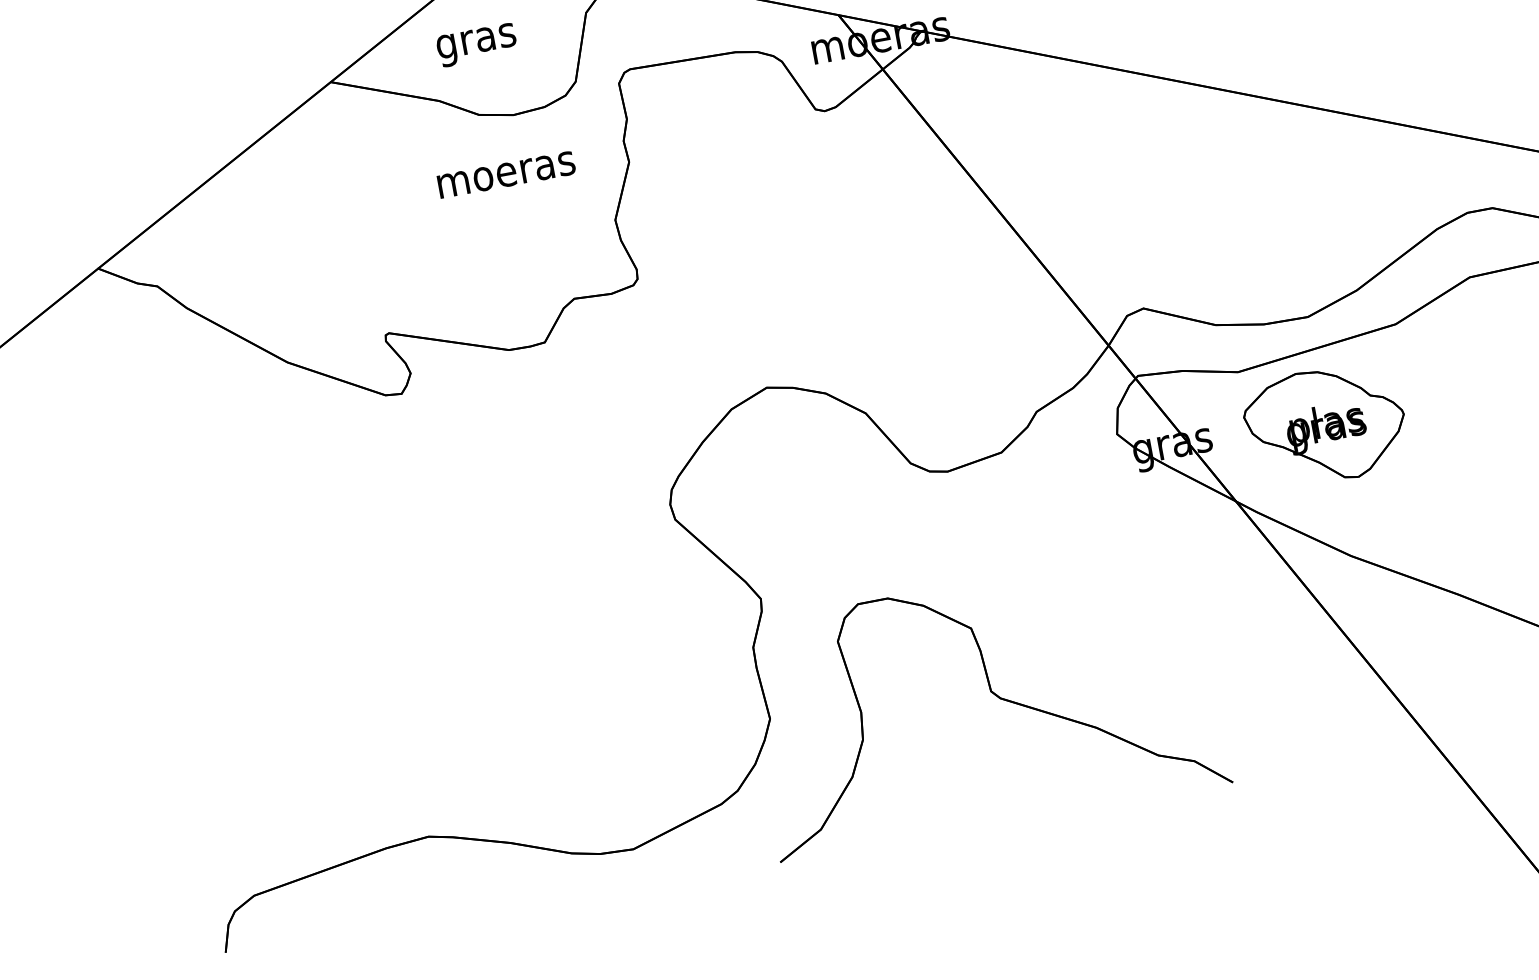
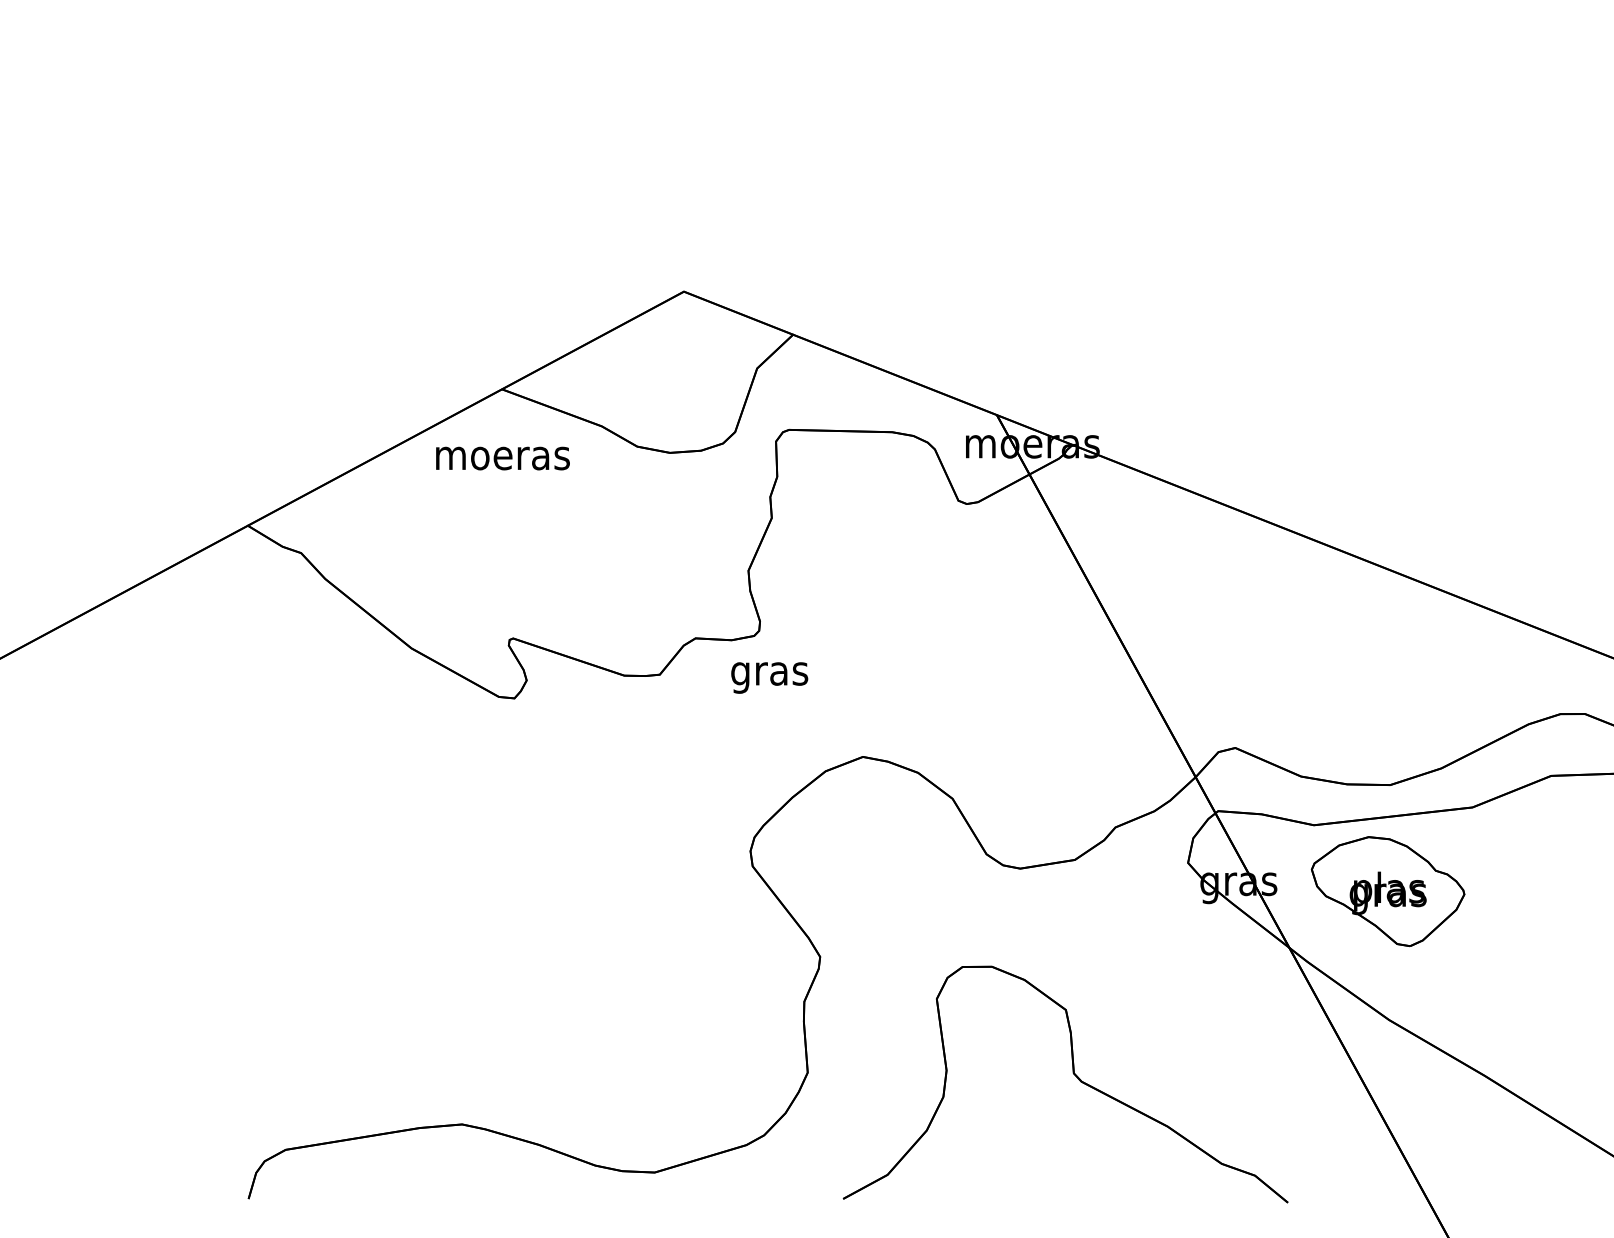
text: (476, 44) -> (769, 677), moved
text: (506, 174) -> (502, 458), moved
part: (992, 693) -> (1074, 1075), moved

